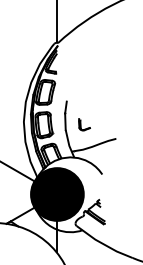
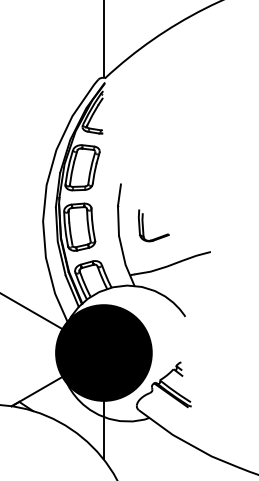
part: (84, 124) -> (153, 225), size x1.43

